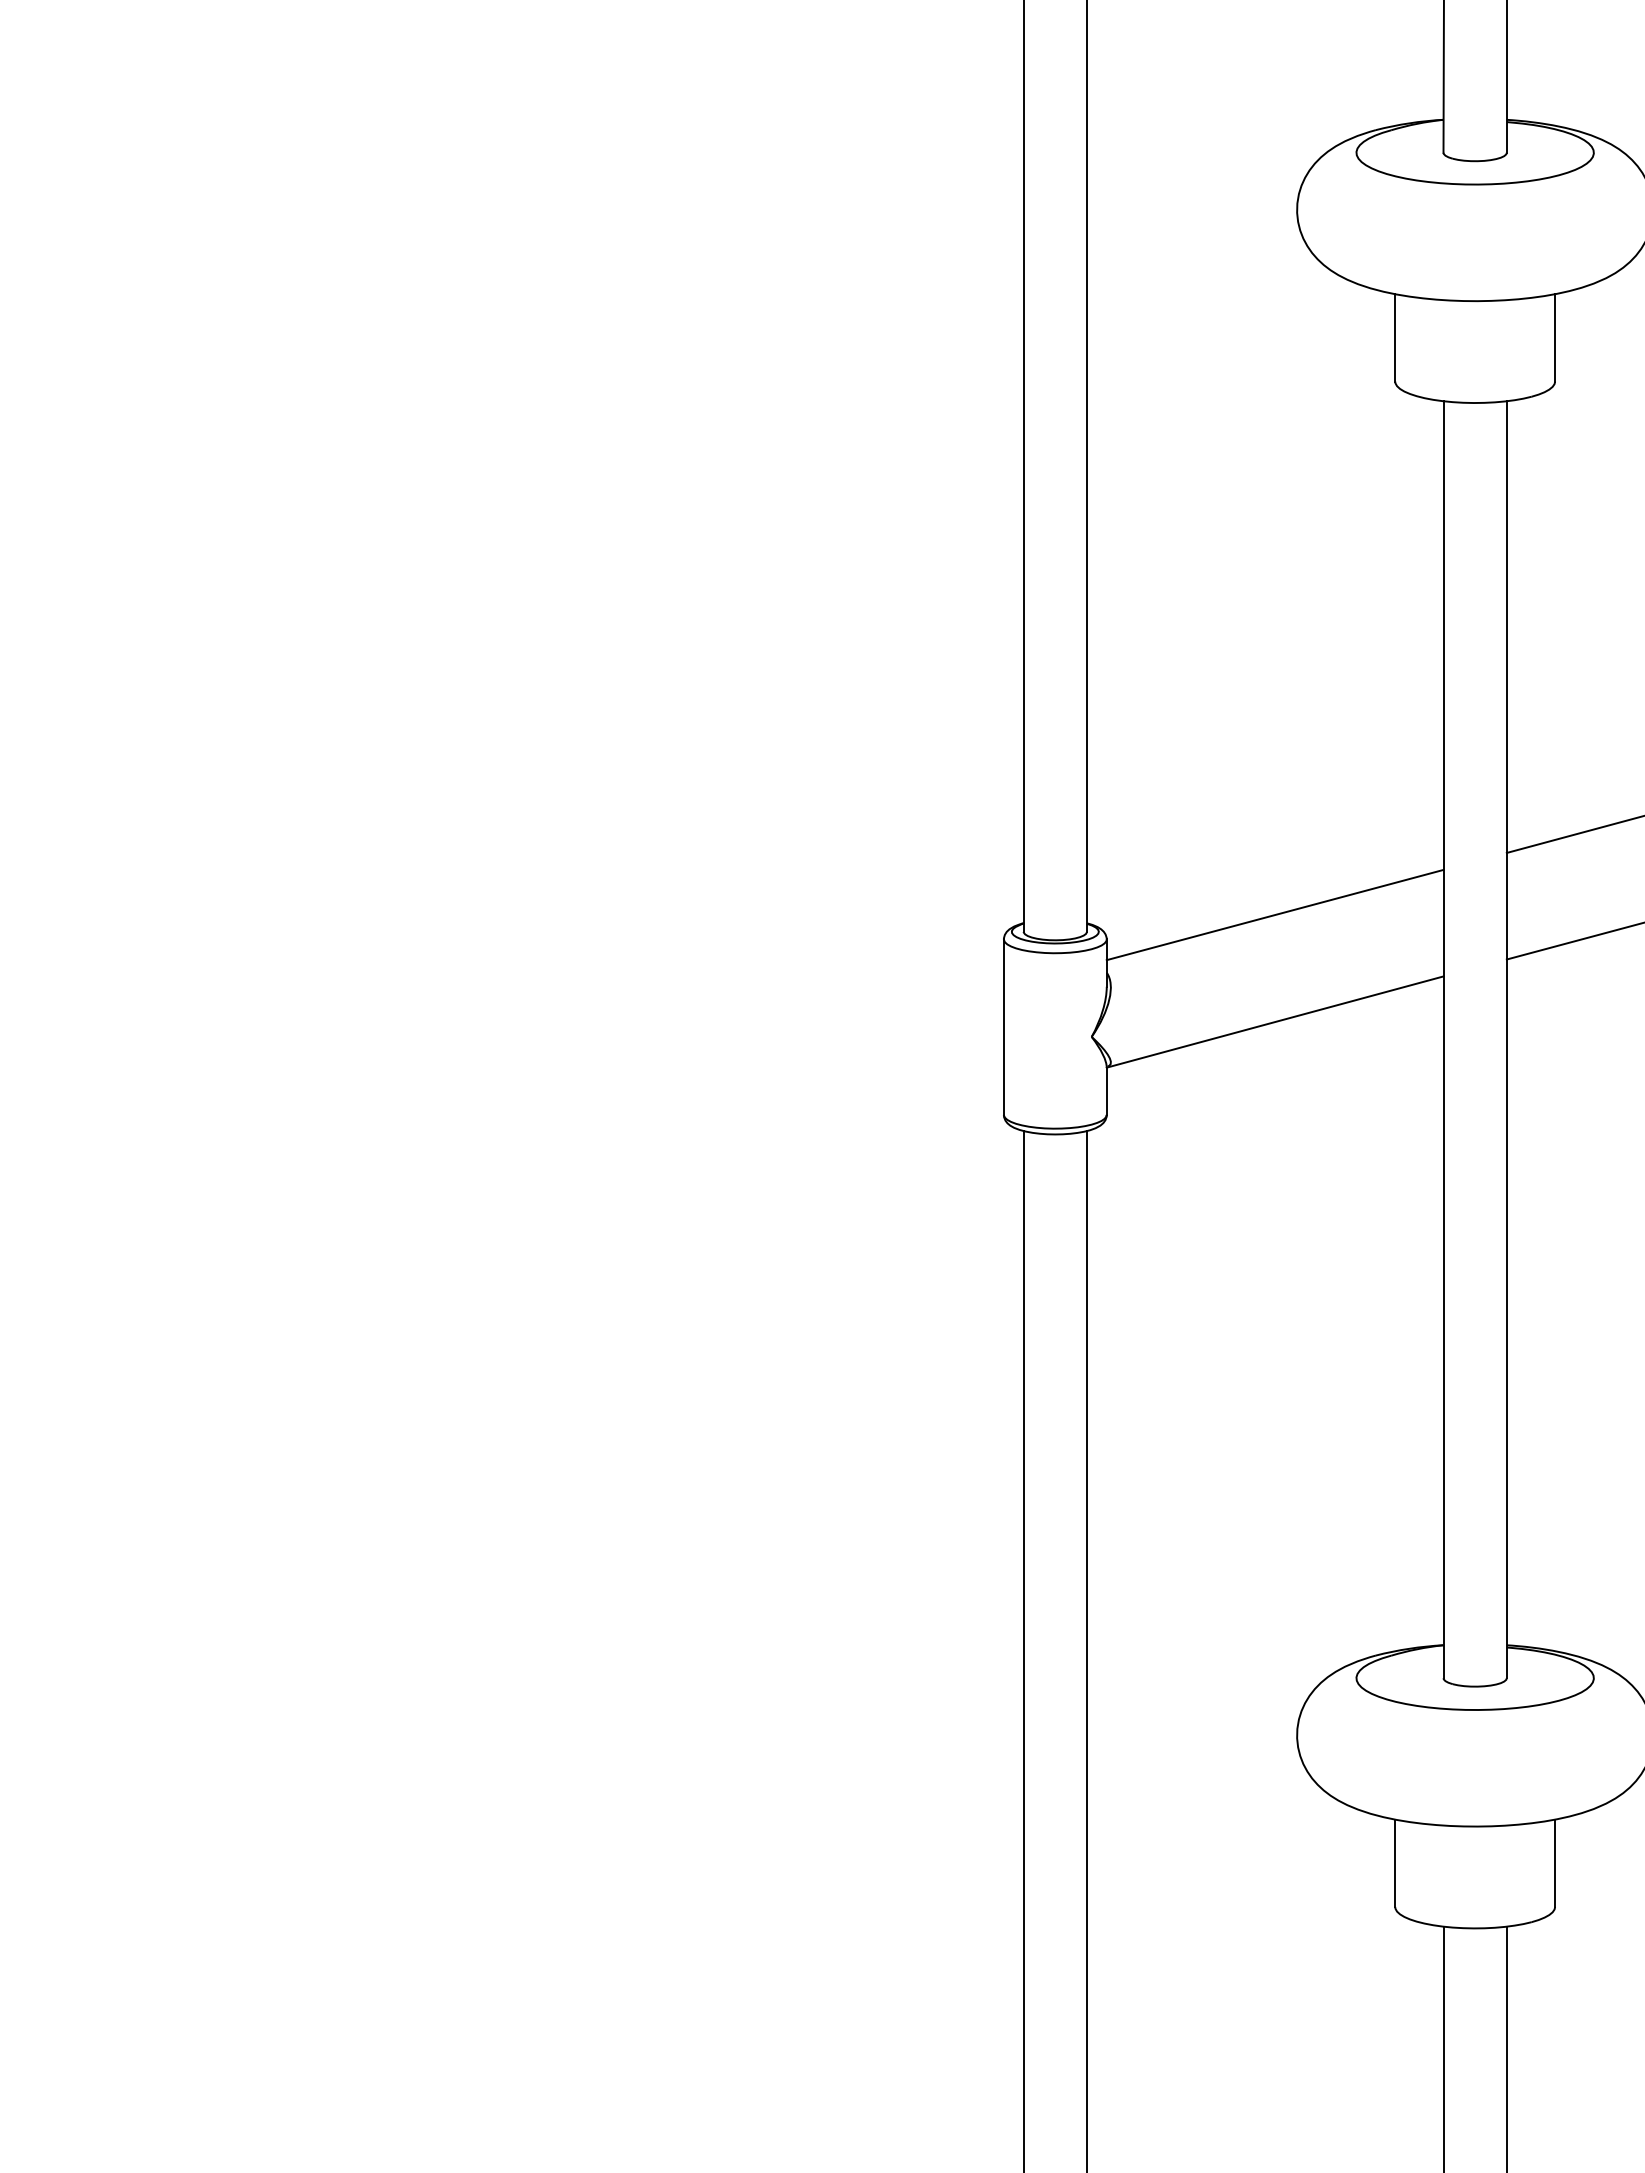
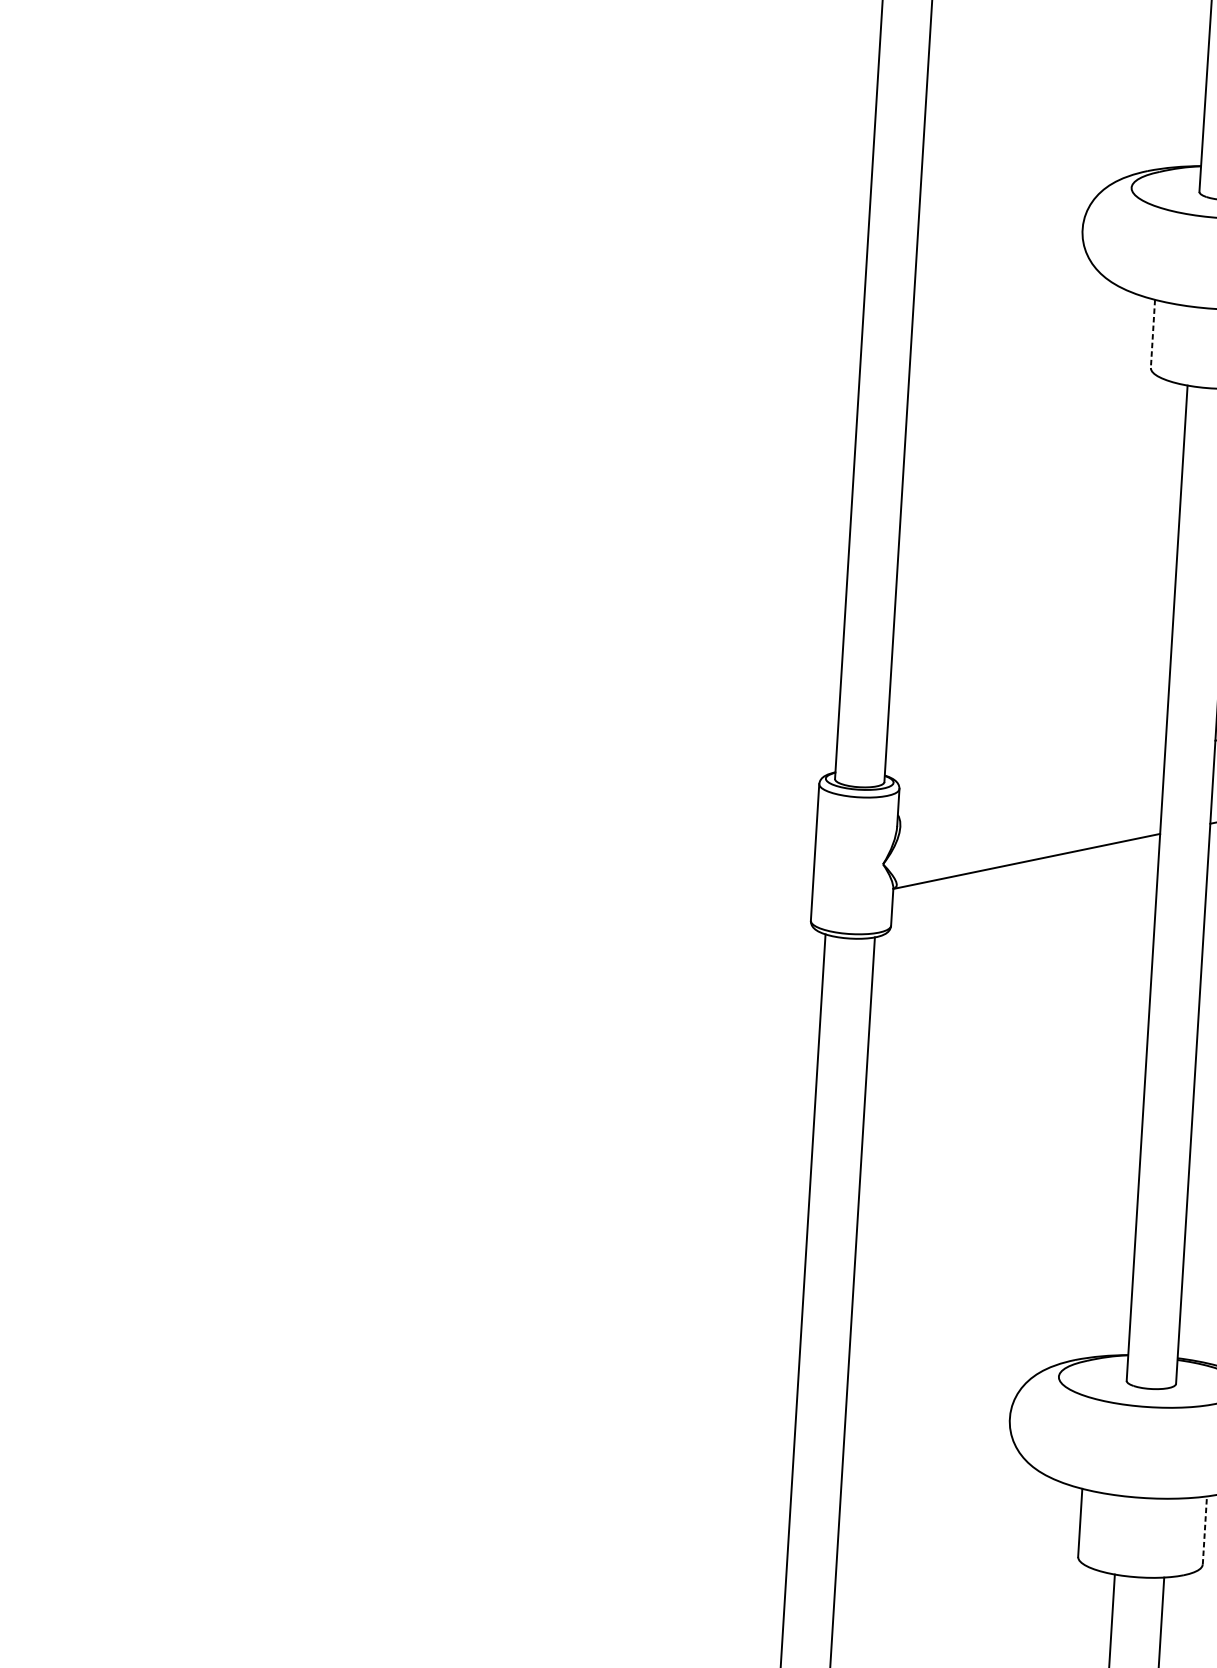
line: (1395, 337) -> (1153, 333), solid -> dashed
line: (1274, 914) -> (1031, 777), removed
line: (1555, 1863) -> (1205, 1530), solid -> dashed

